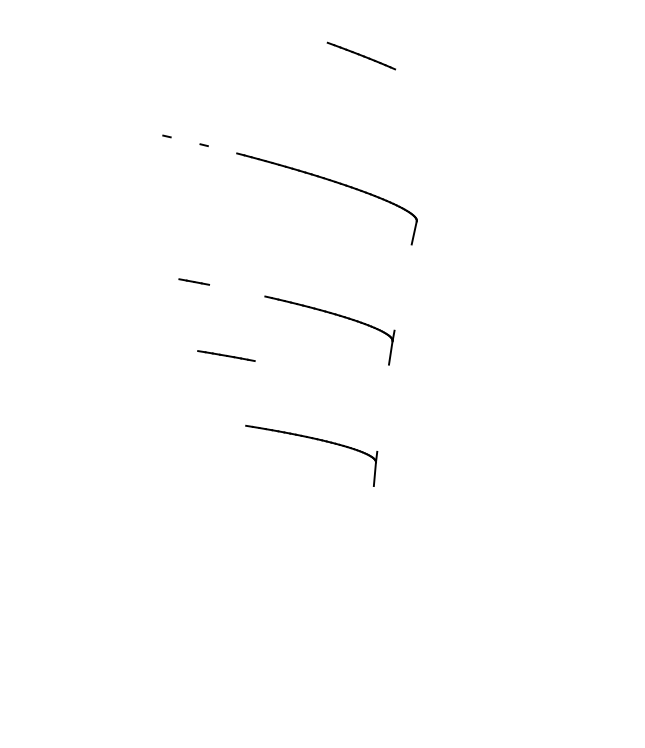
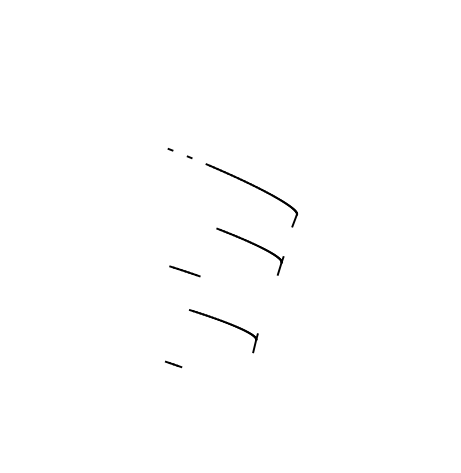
line: (361, 54) -> (280, 121), removed
line: (194, 282) -> (173, 364), moved
part: (338, 317) -> (254, 245), moved

